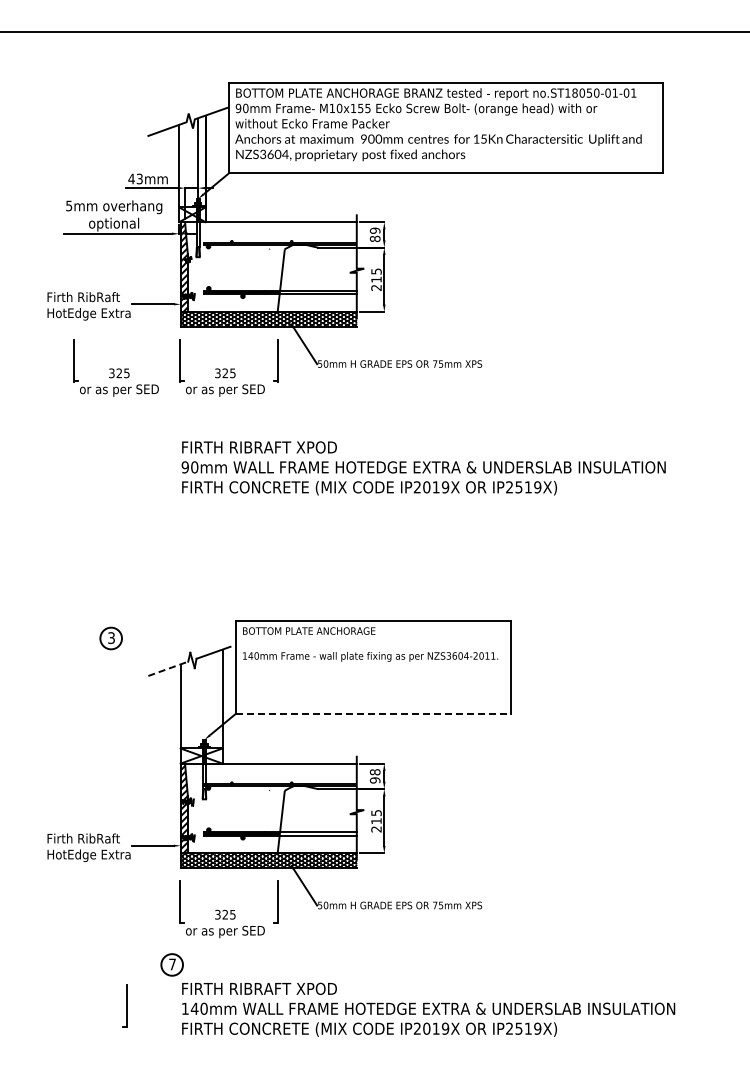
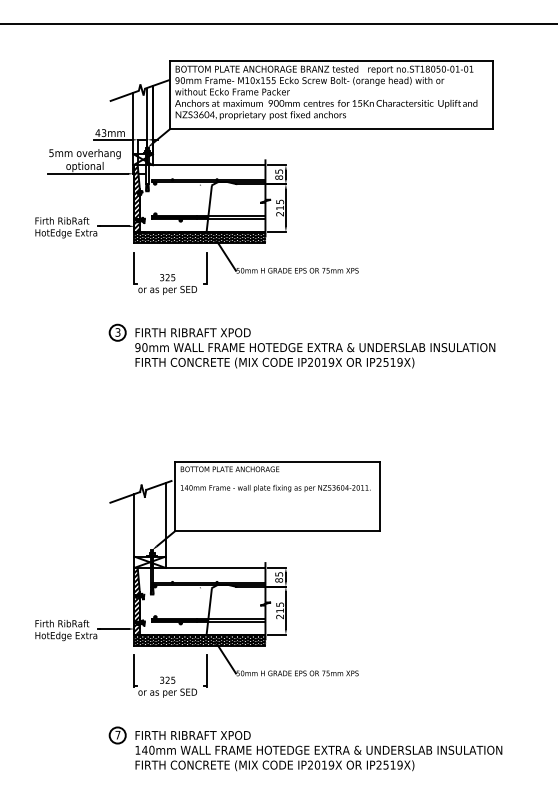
text: (374, 230) -> (278, 171), 89 -> 85
part: (115, 367) -> (85, 273), removed
part: (110, 638) -> (117, 332), moved
line: (168, 668) -> (125, 497), dashed -> solid
line: (373, 713) -> (277, 530), dashed -> solid
text: (374, 776) -> (278, 577), 98 -> 85
part: (171, 964) -> (117, 735), moved
part: (124, 1005) -> (92, 747), removed

